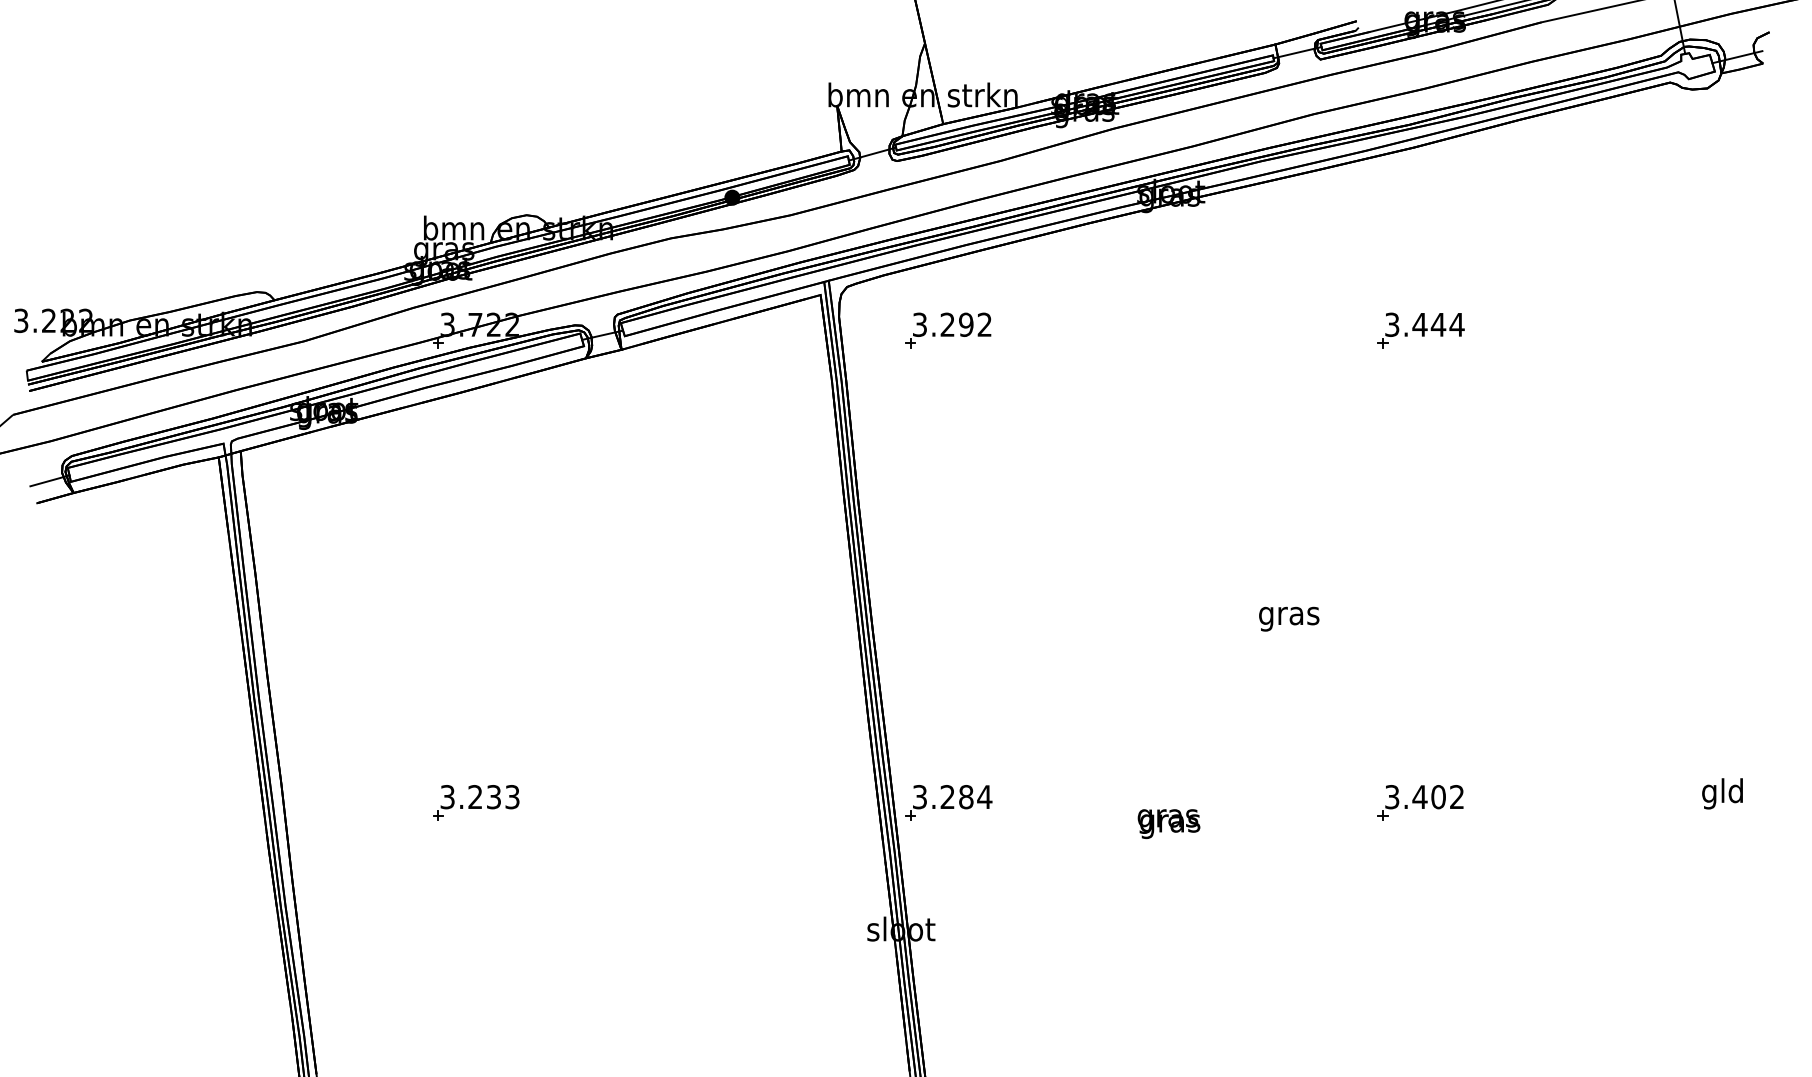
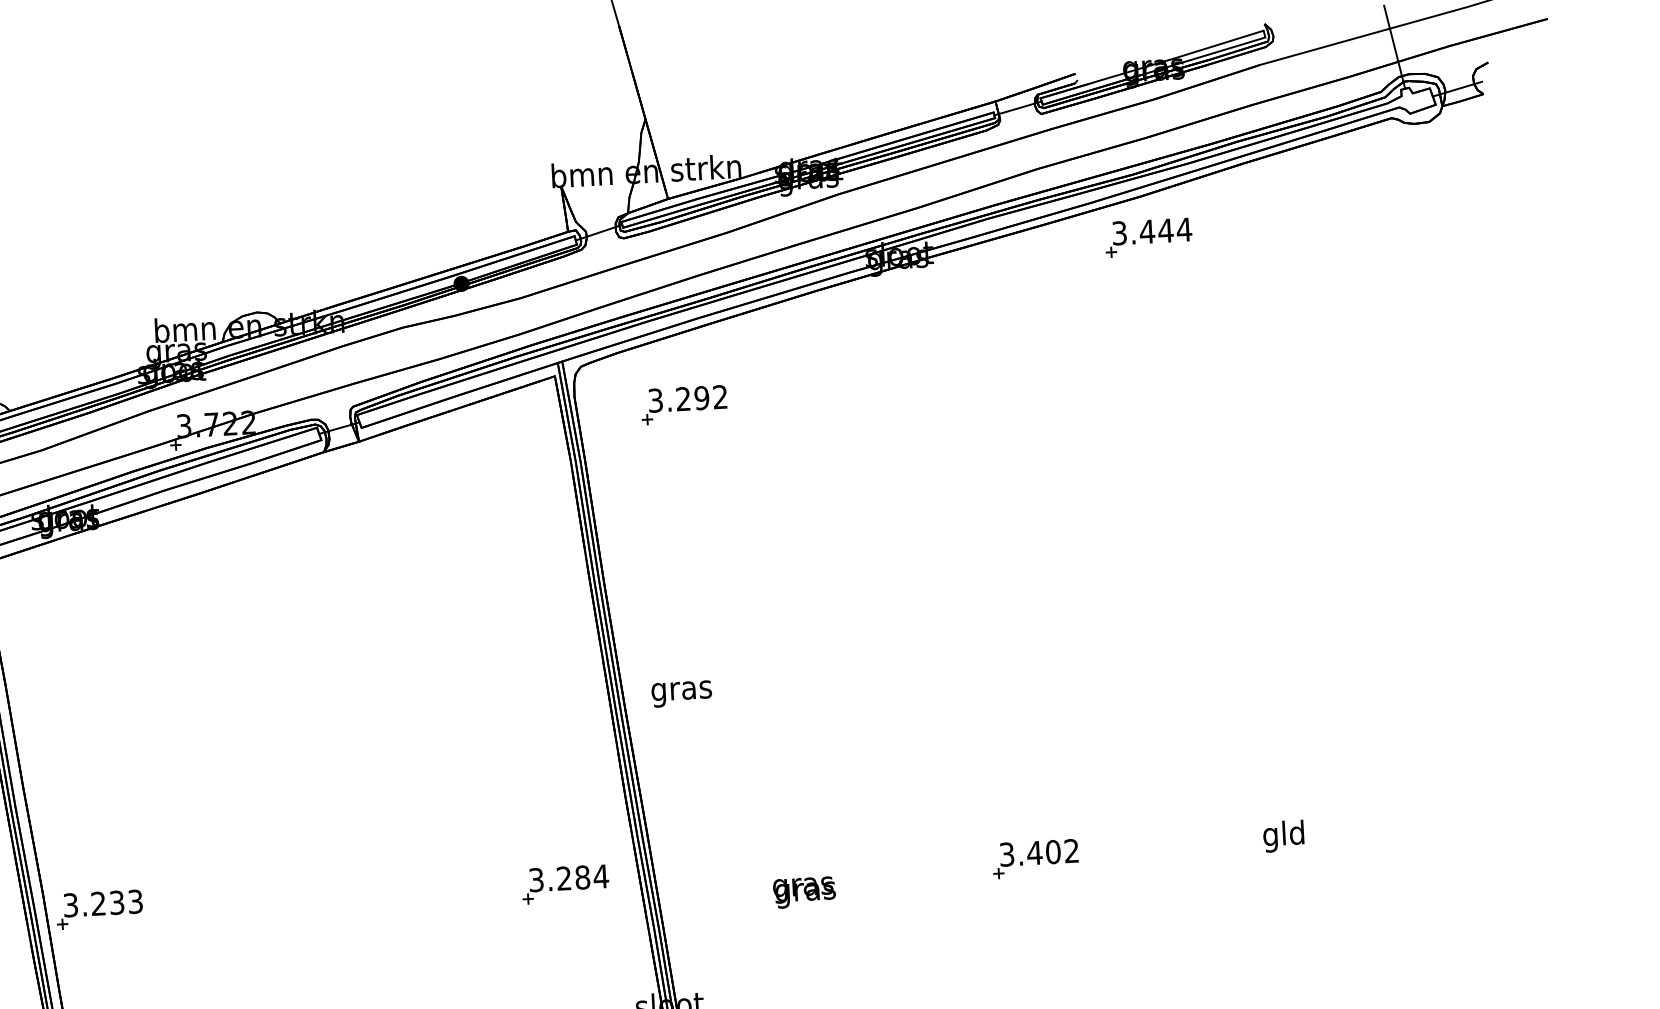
part: (1420, 330) -> (1148, 237), moved
text: (1289, 618) -> (682, 693), moved
text: (1722, 793) -> (1283, 835), moved
part: (476, 802) -> (99, 909), moved
part: (948, 802) -> (565, 883), moved
part: (1420, 802) -> (1035, 858), moved
text: (1168, 824) -> (804, 893), moved

